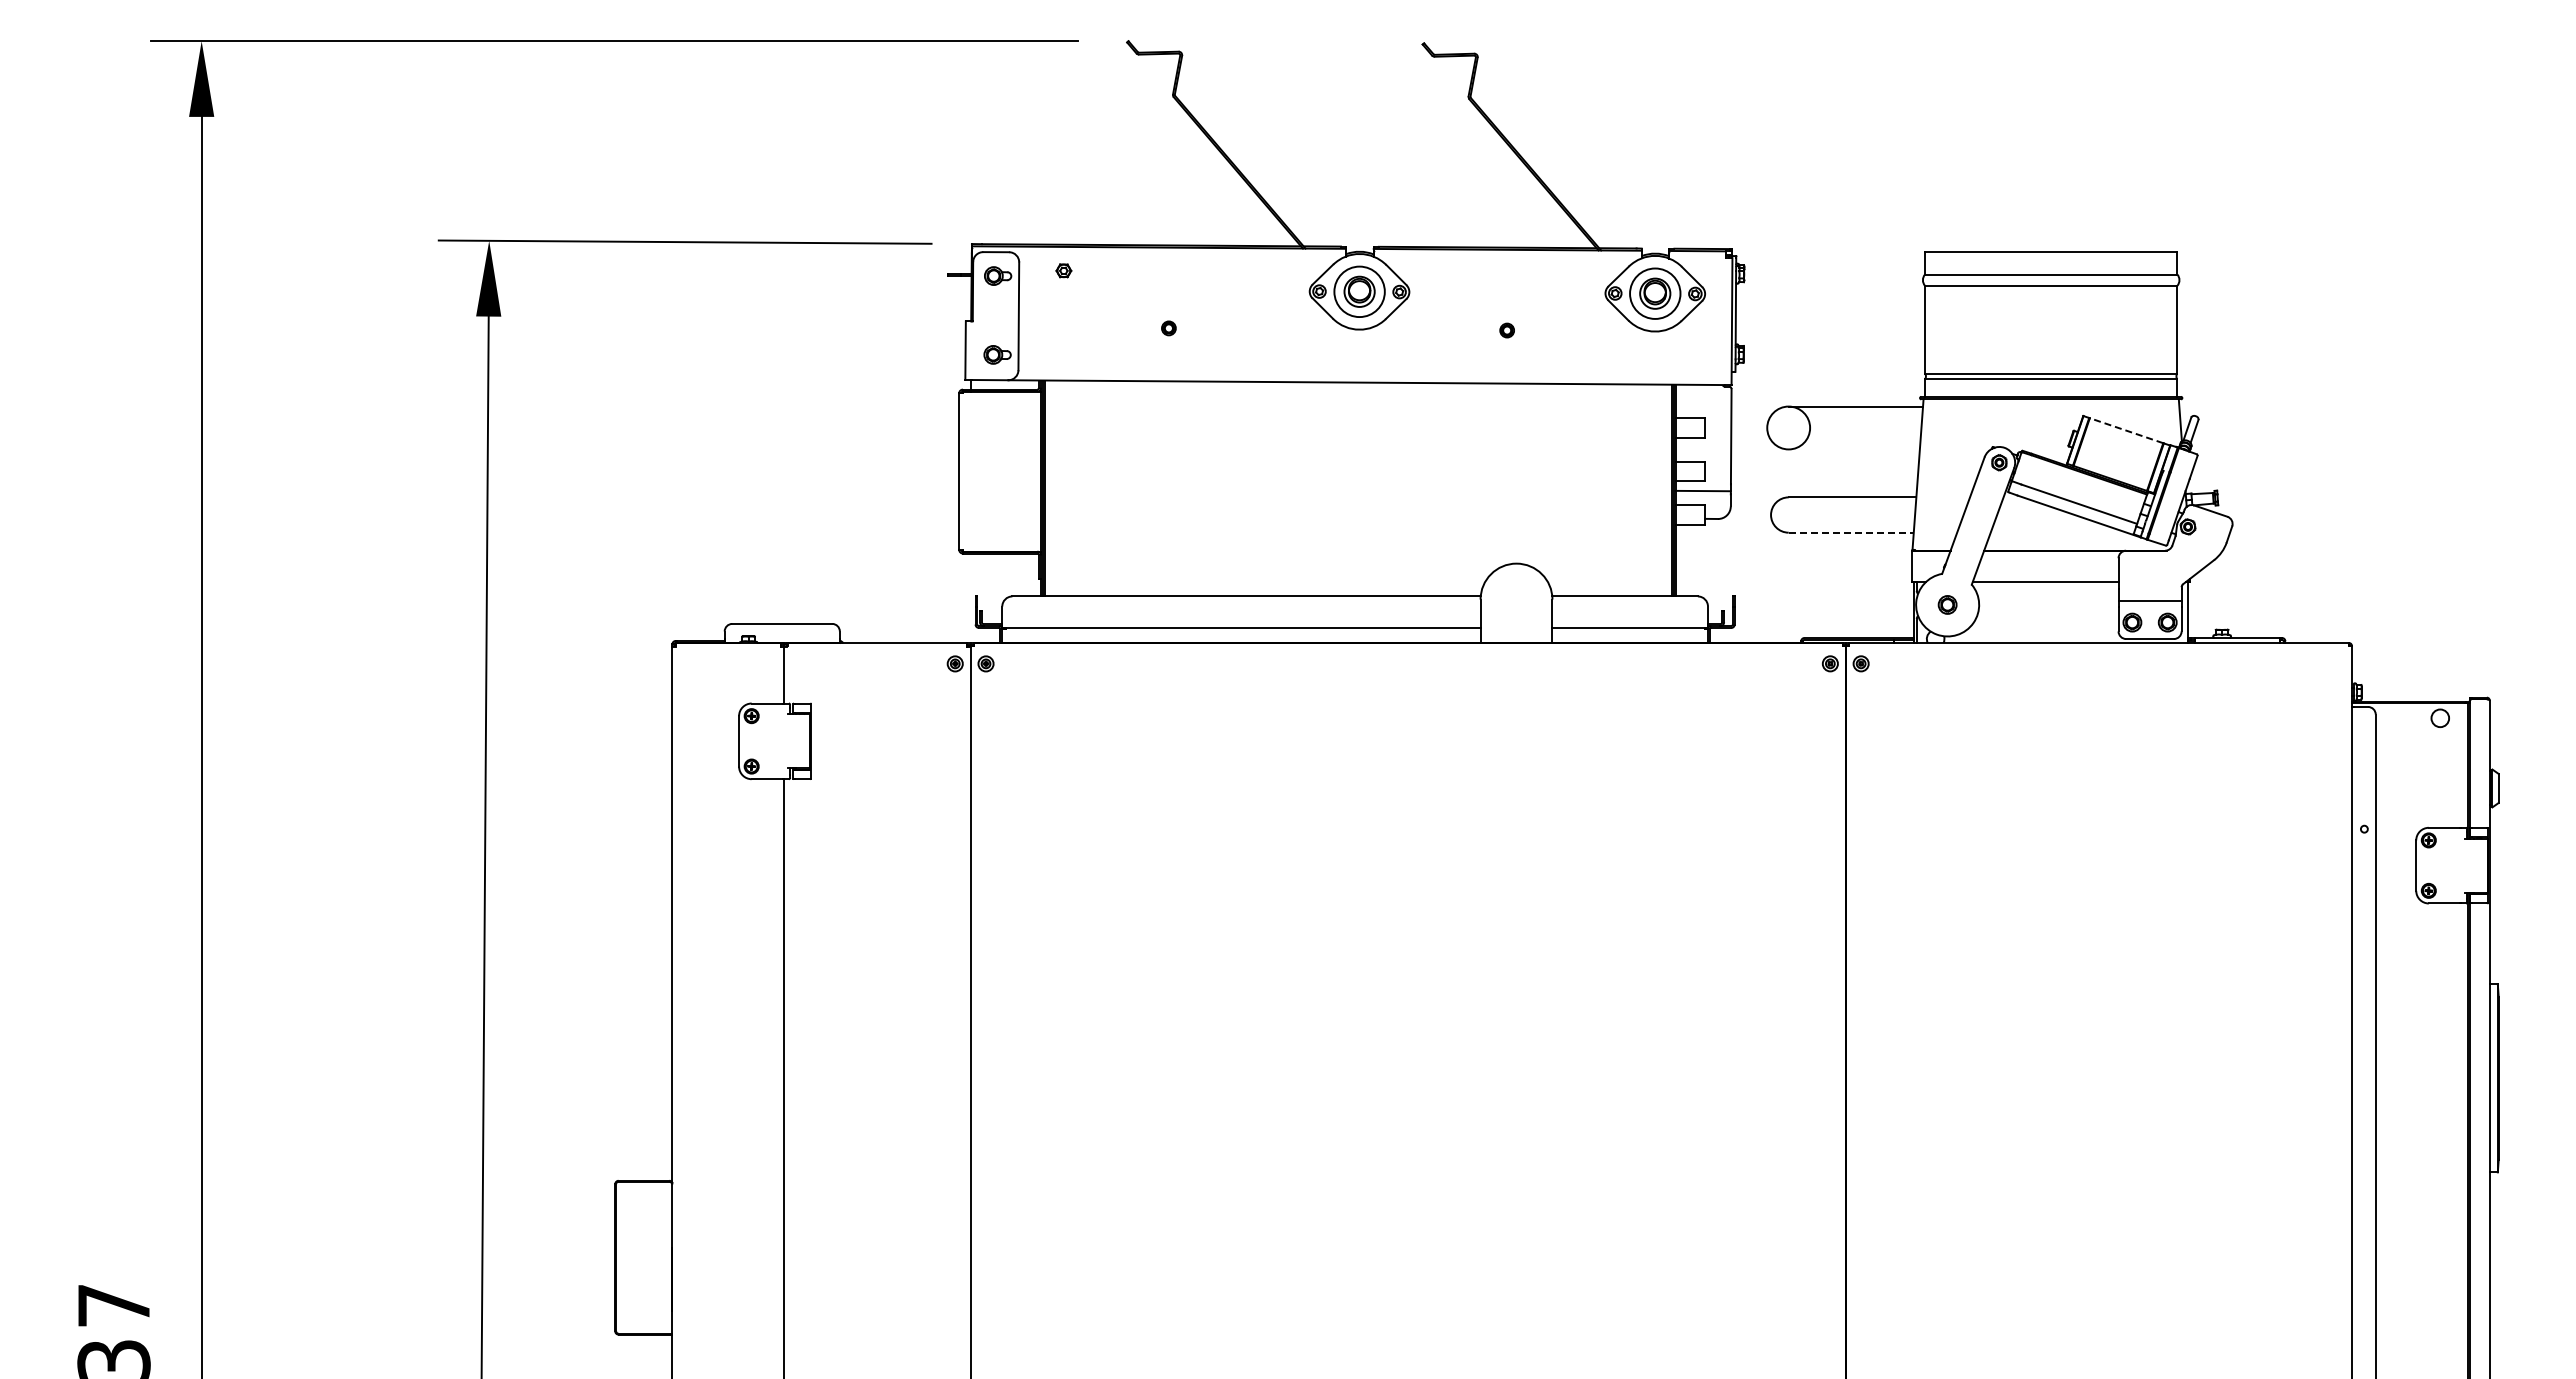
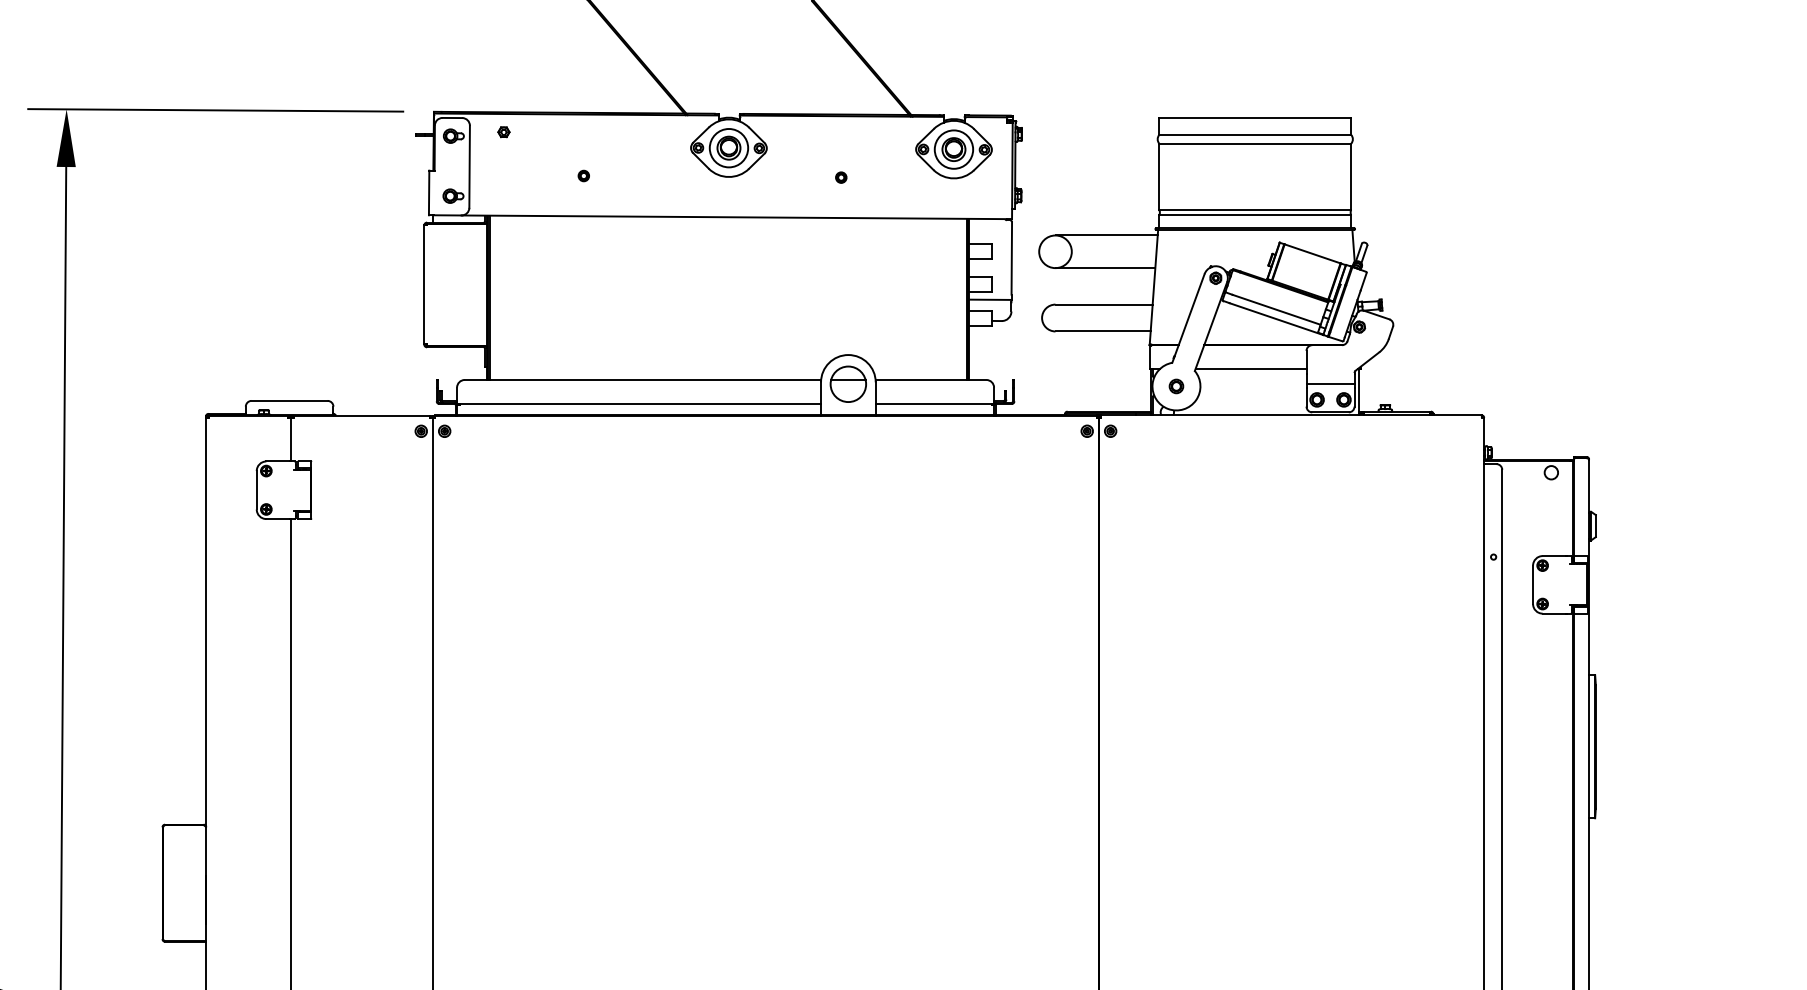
line: (2126, 430) -> (1312, 253), dashed -> solid
line: (1853, 449) -> (1104, 268), added
line: (1851, 532) -> (1103, 331), dashed -> solid
part: (1516, 601) -> (848, 383), added

